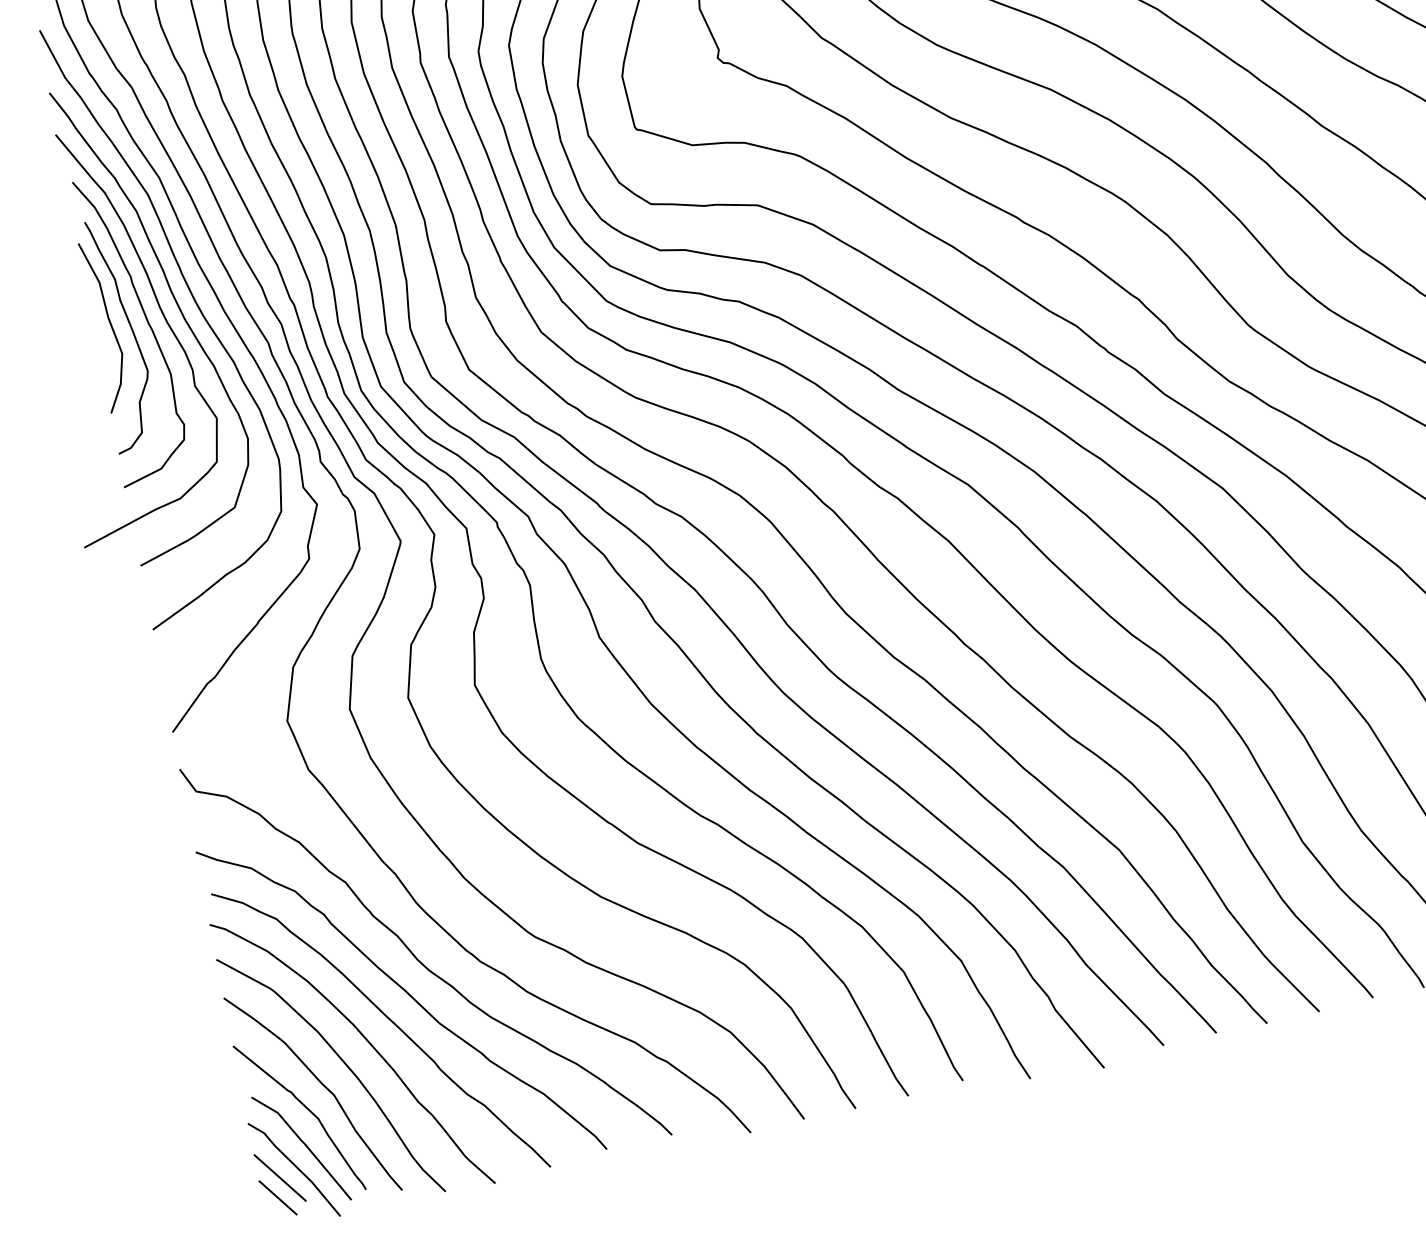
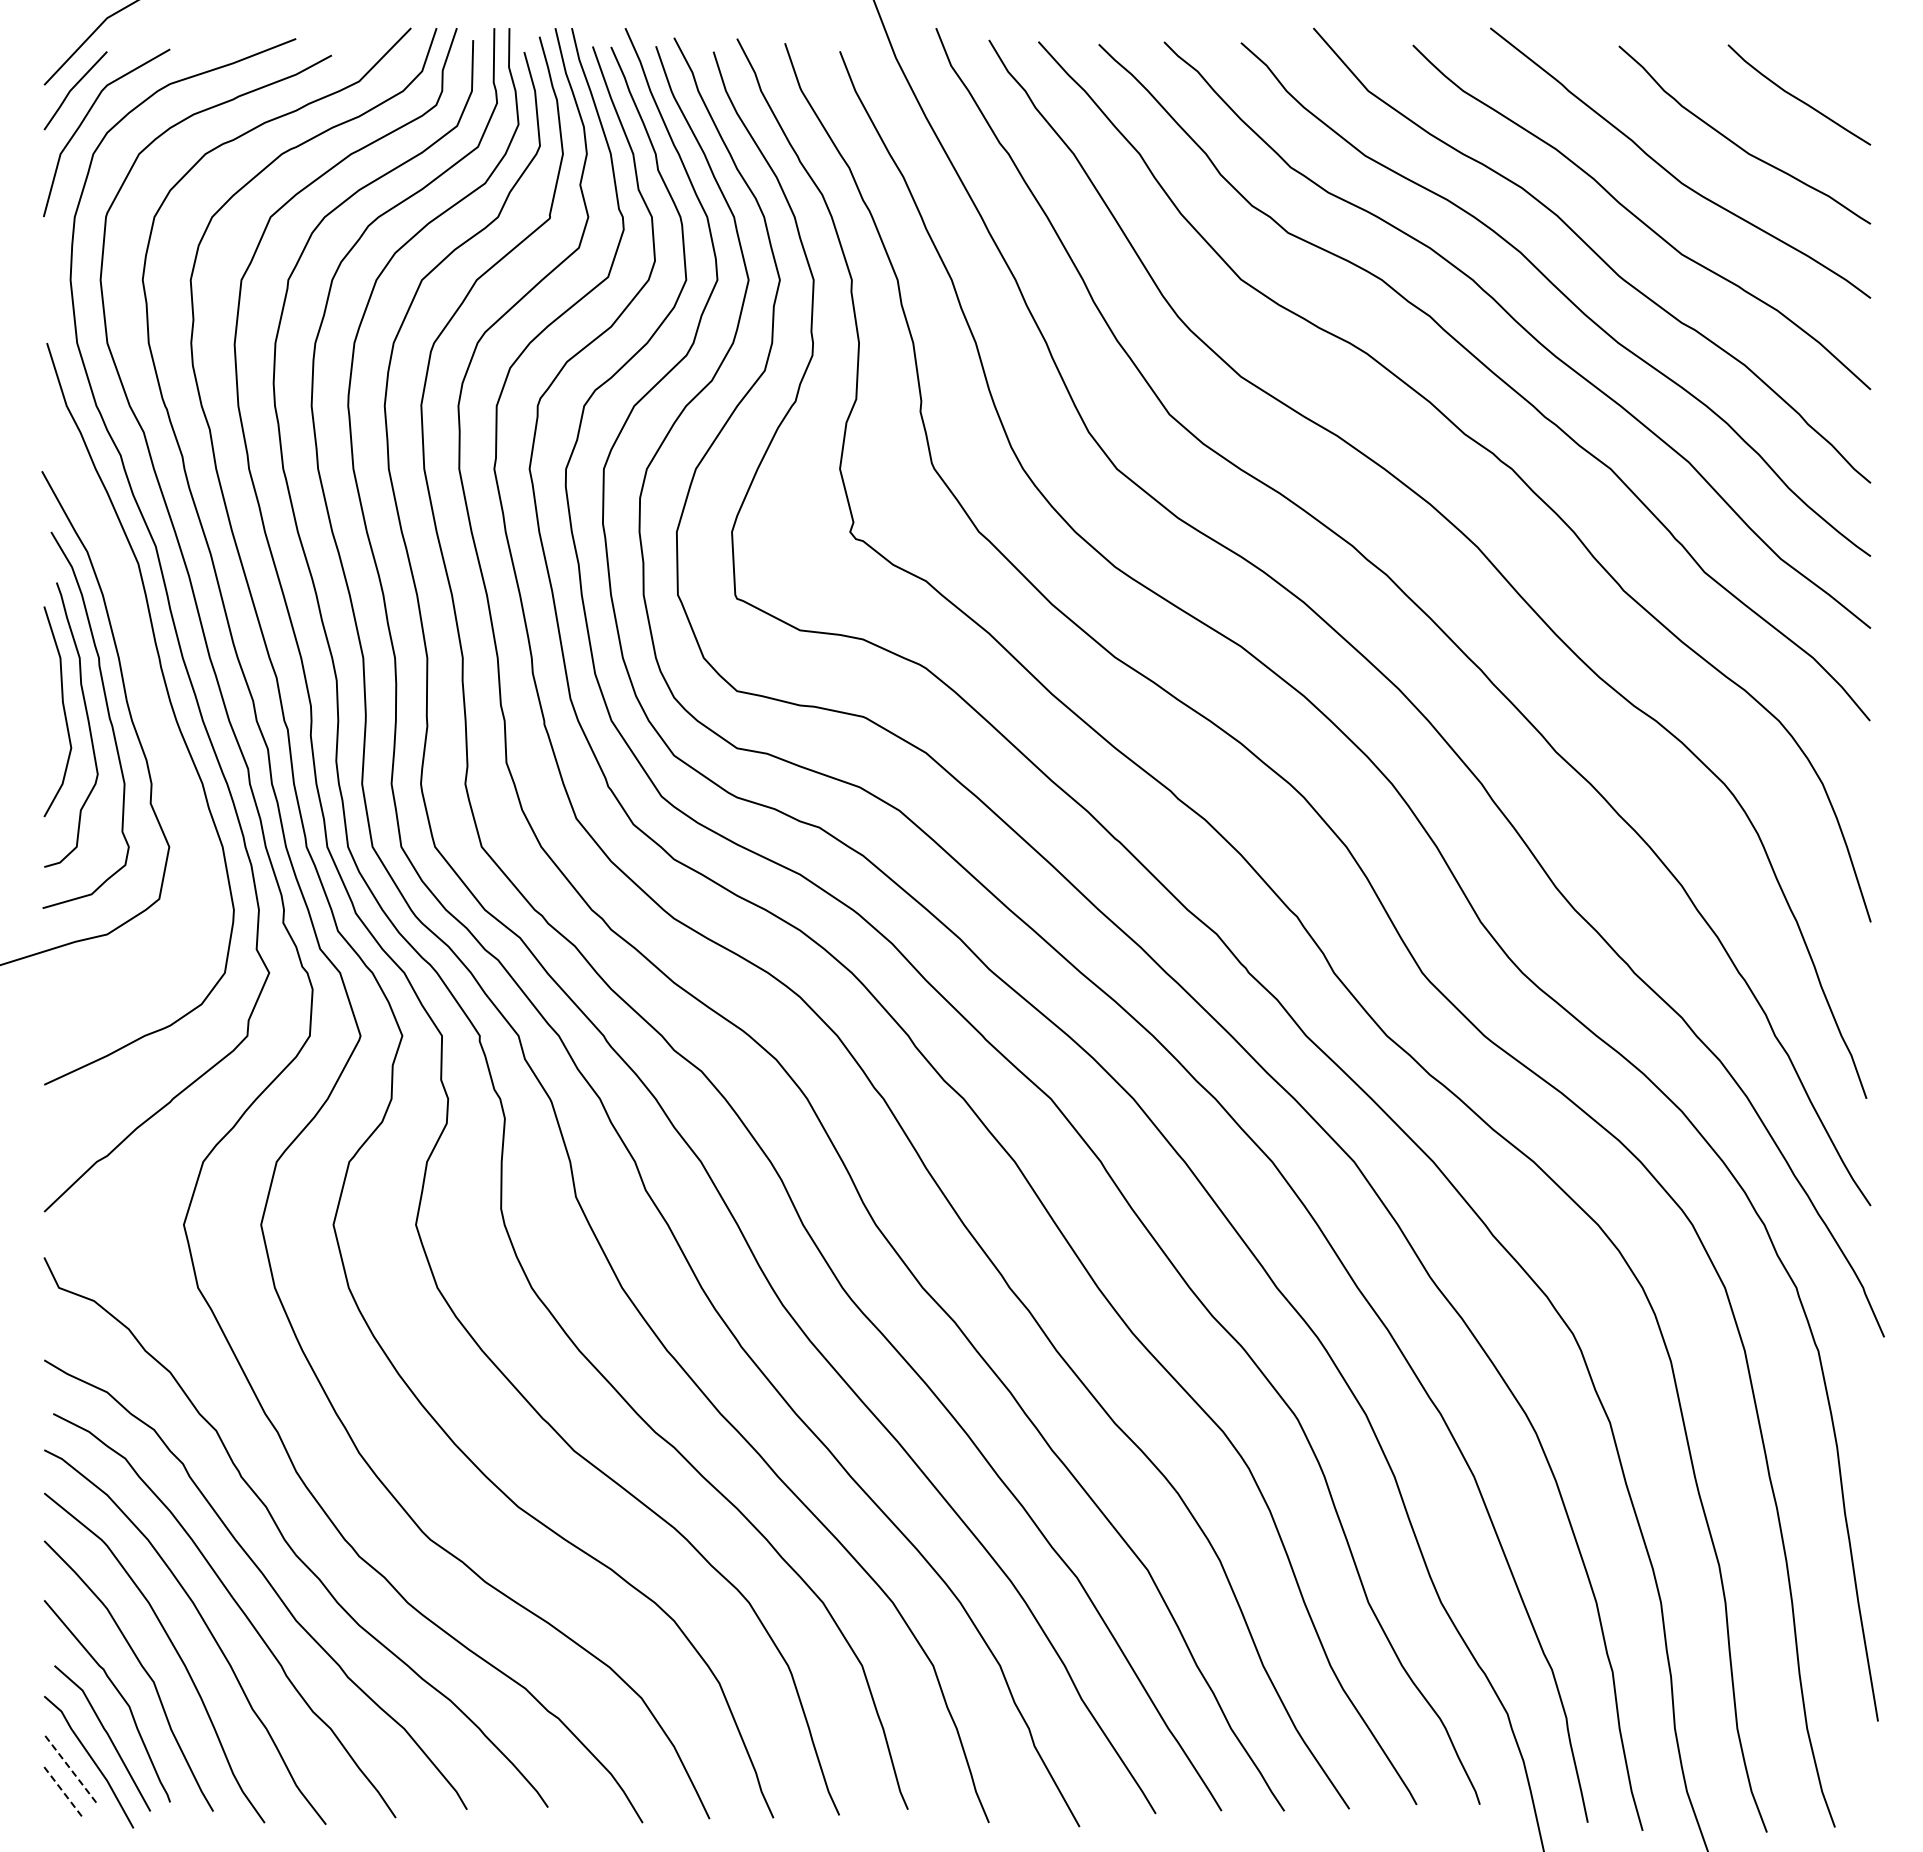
curve: (176, 305) -> (147, 702), removed
line: (280, 1177) -> (70, 1768), solid -> dashed
line: (278, 1198) -> (63, 1792), solid -> dashed

